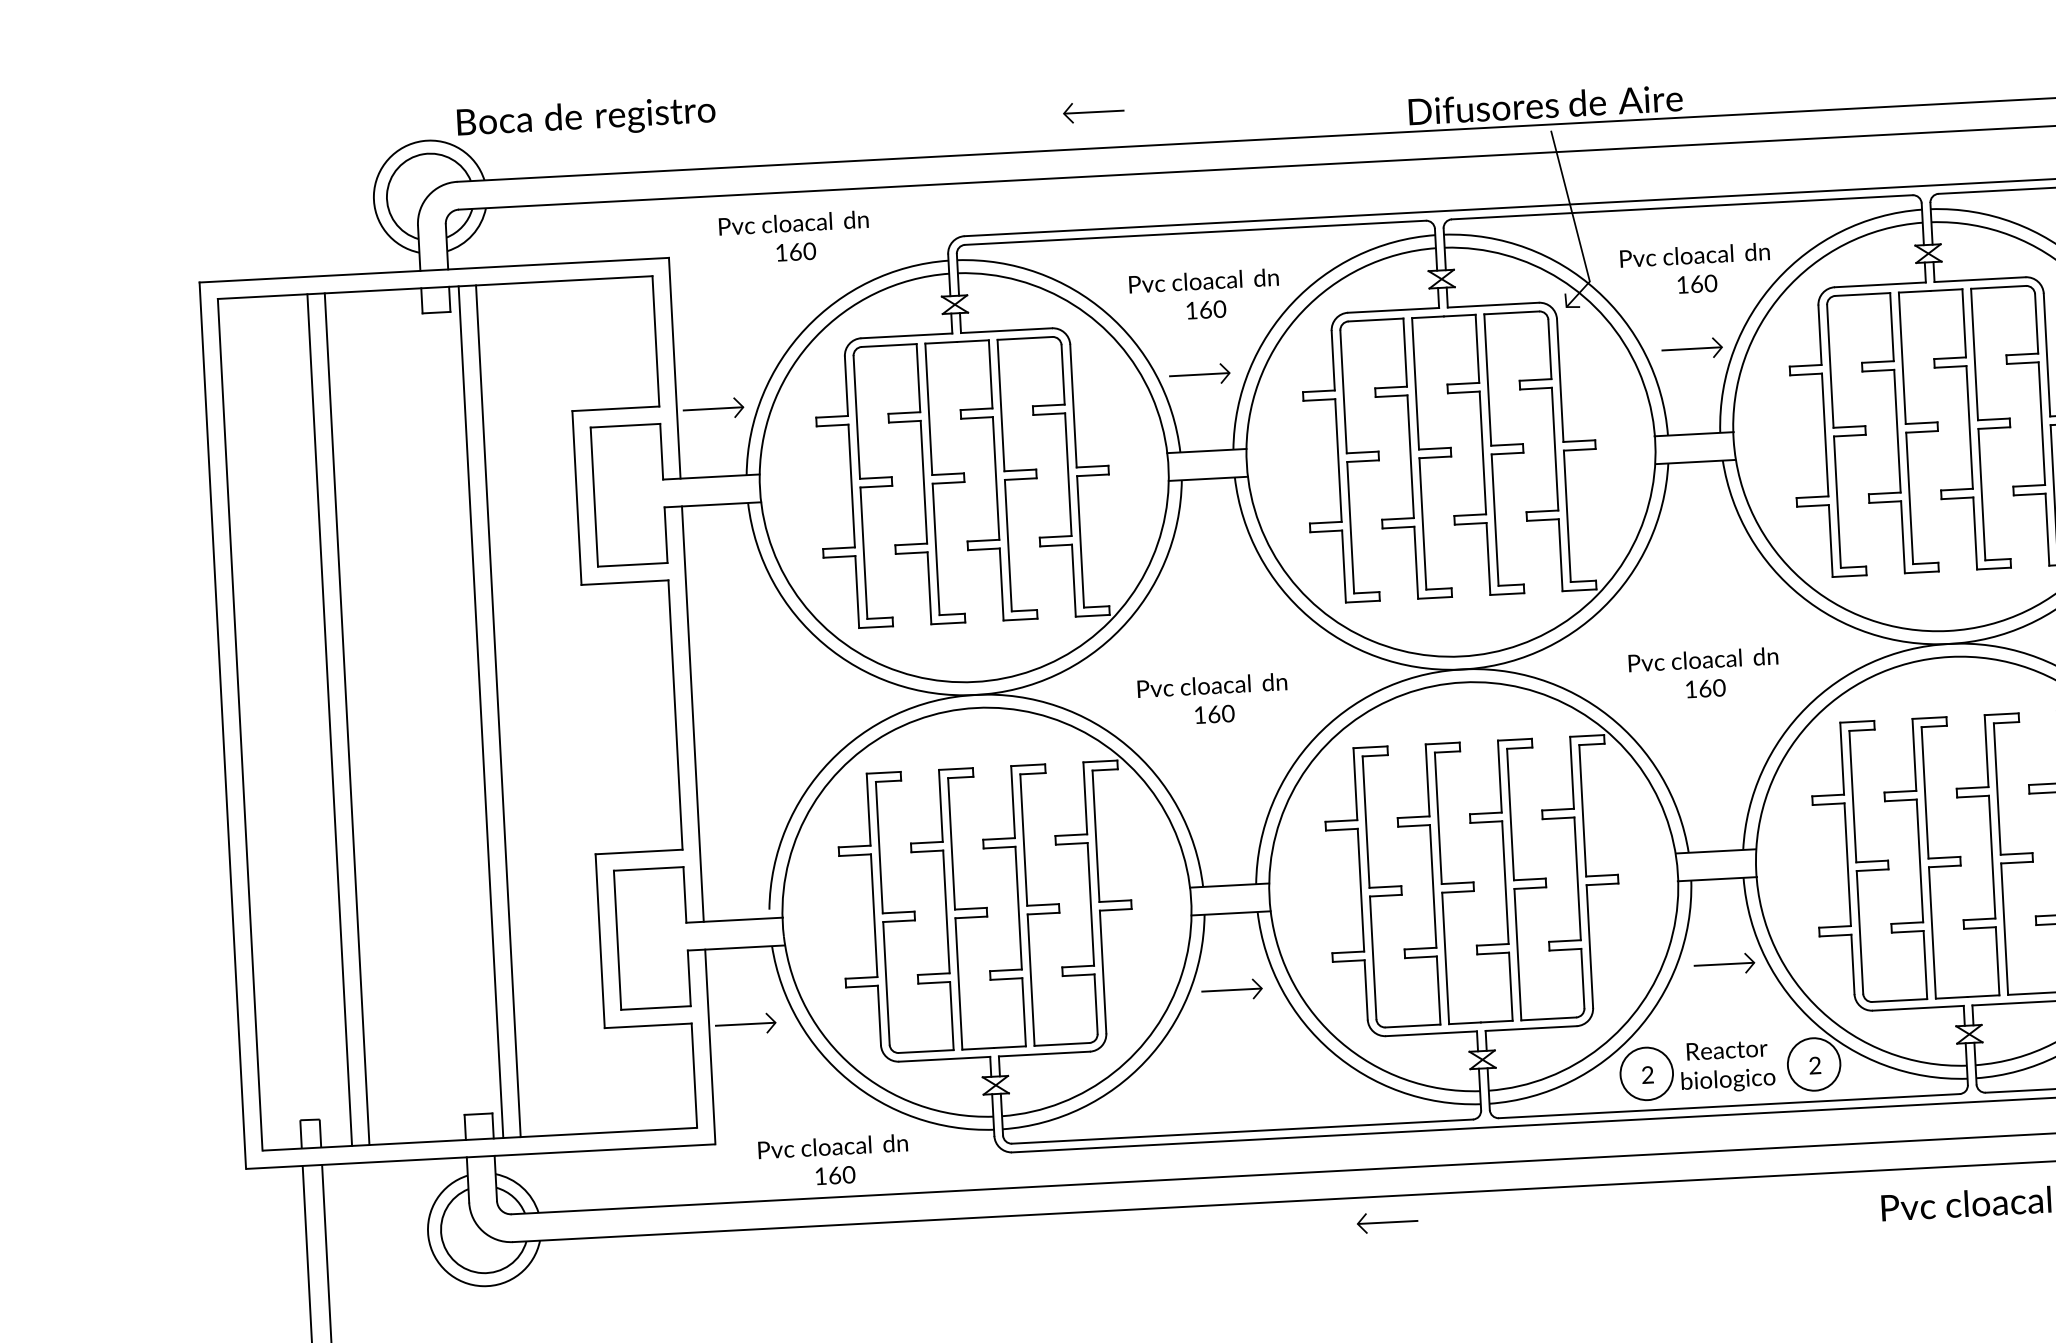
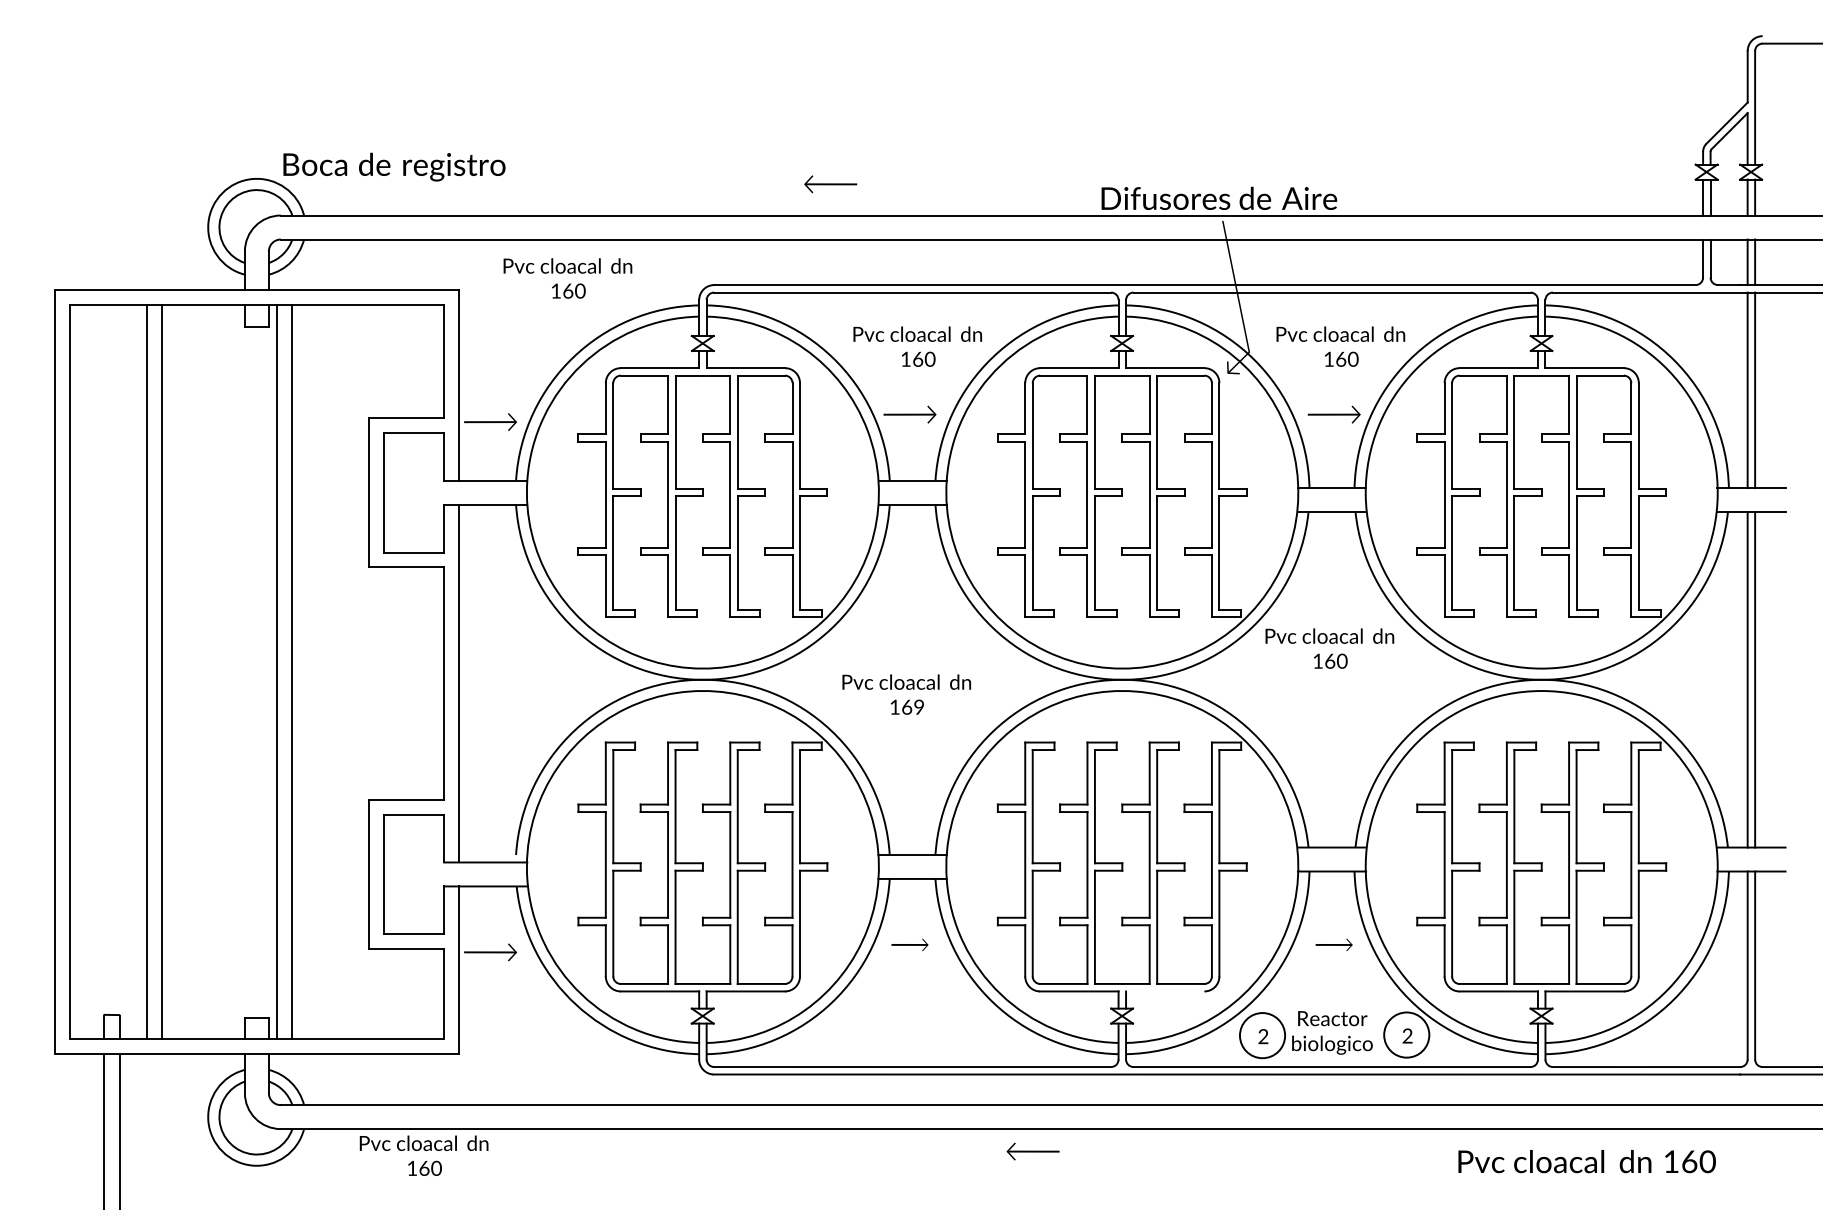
text: (1703, 673) -> (1329, 648), moved
text: (1227, 714) -> (918, 707), 160 -> 169
part: (1723, 963) -> (1333, 944), size x0.7
part: (1231, 989) -> (909, 944), size x0.7
line: (1531, 1028) -> (1165, 991), removed
text: (833, 1160) -> (423, 1155), moved

